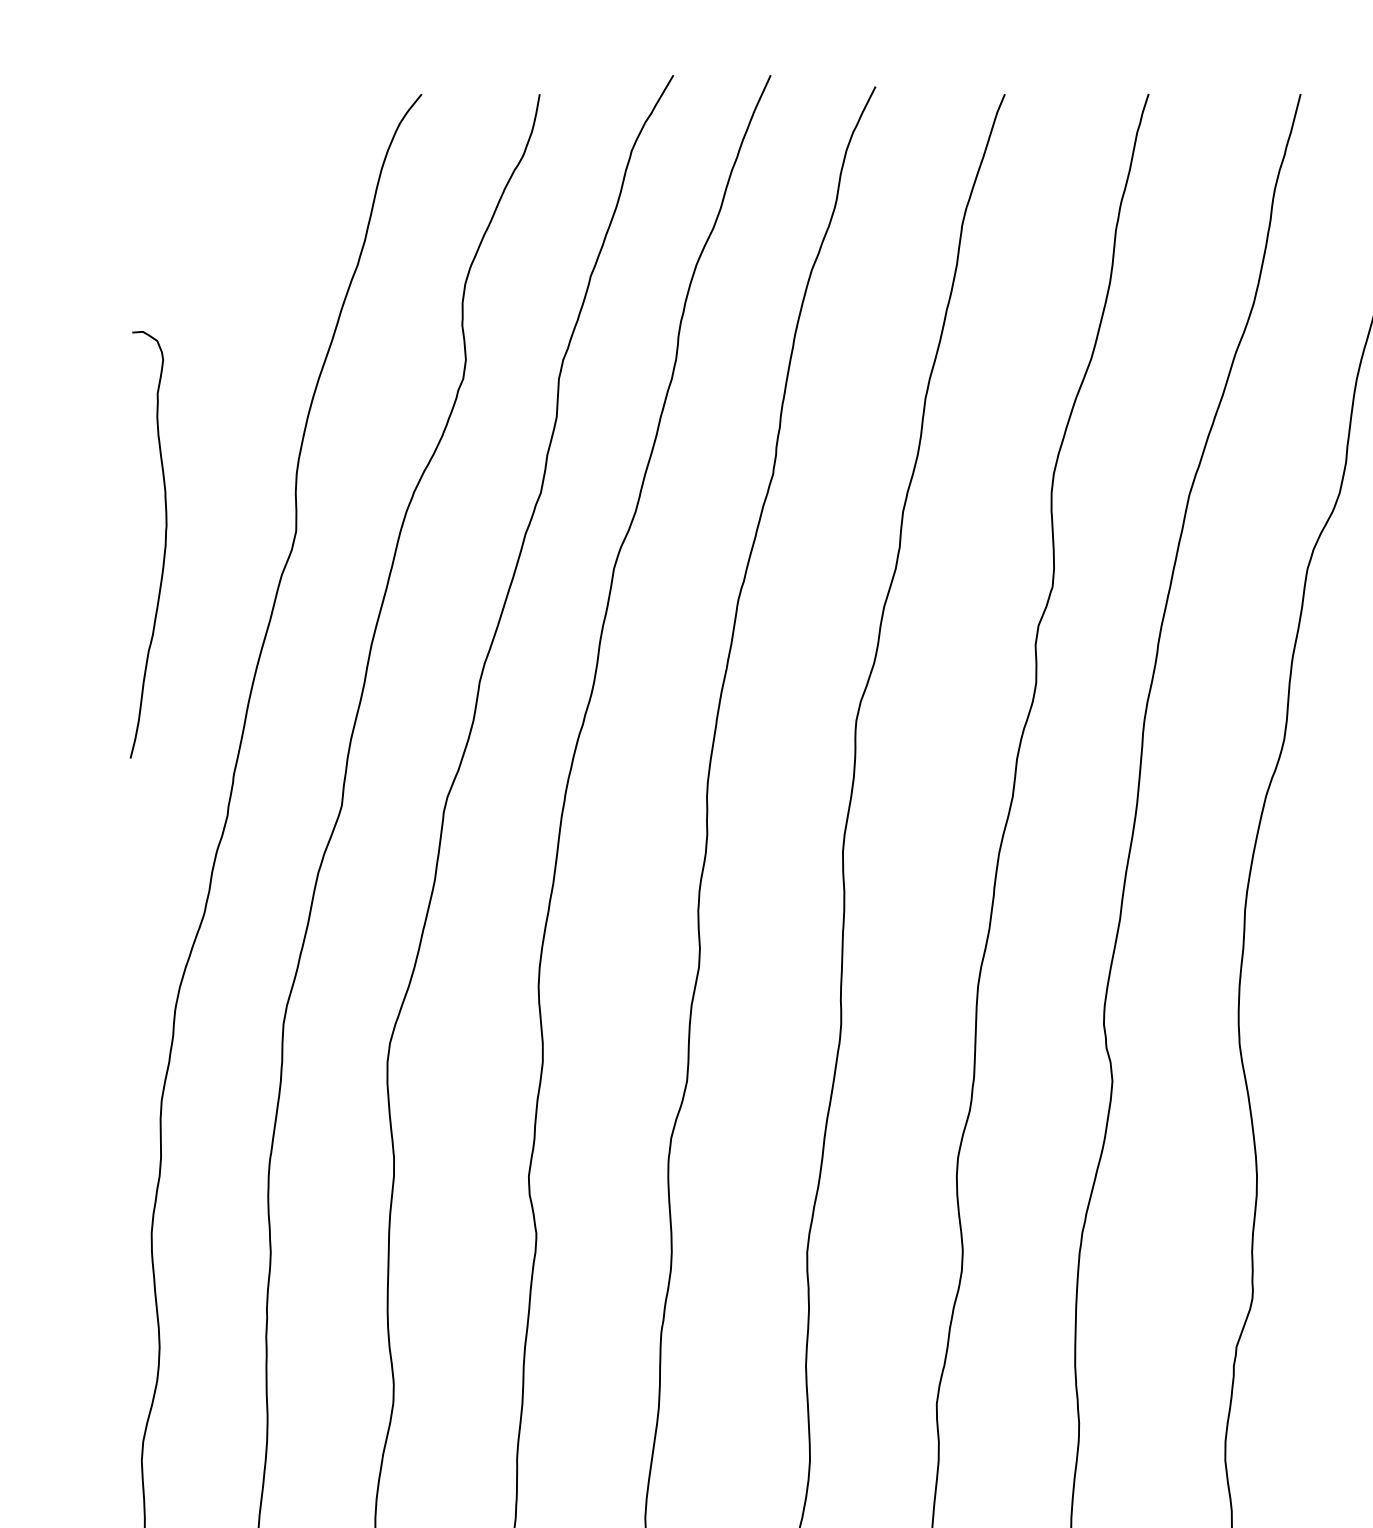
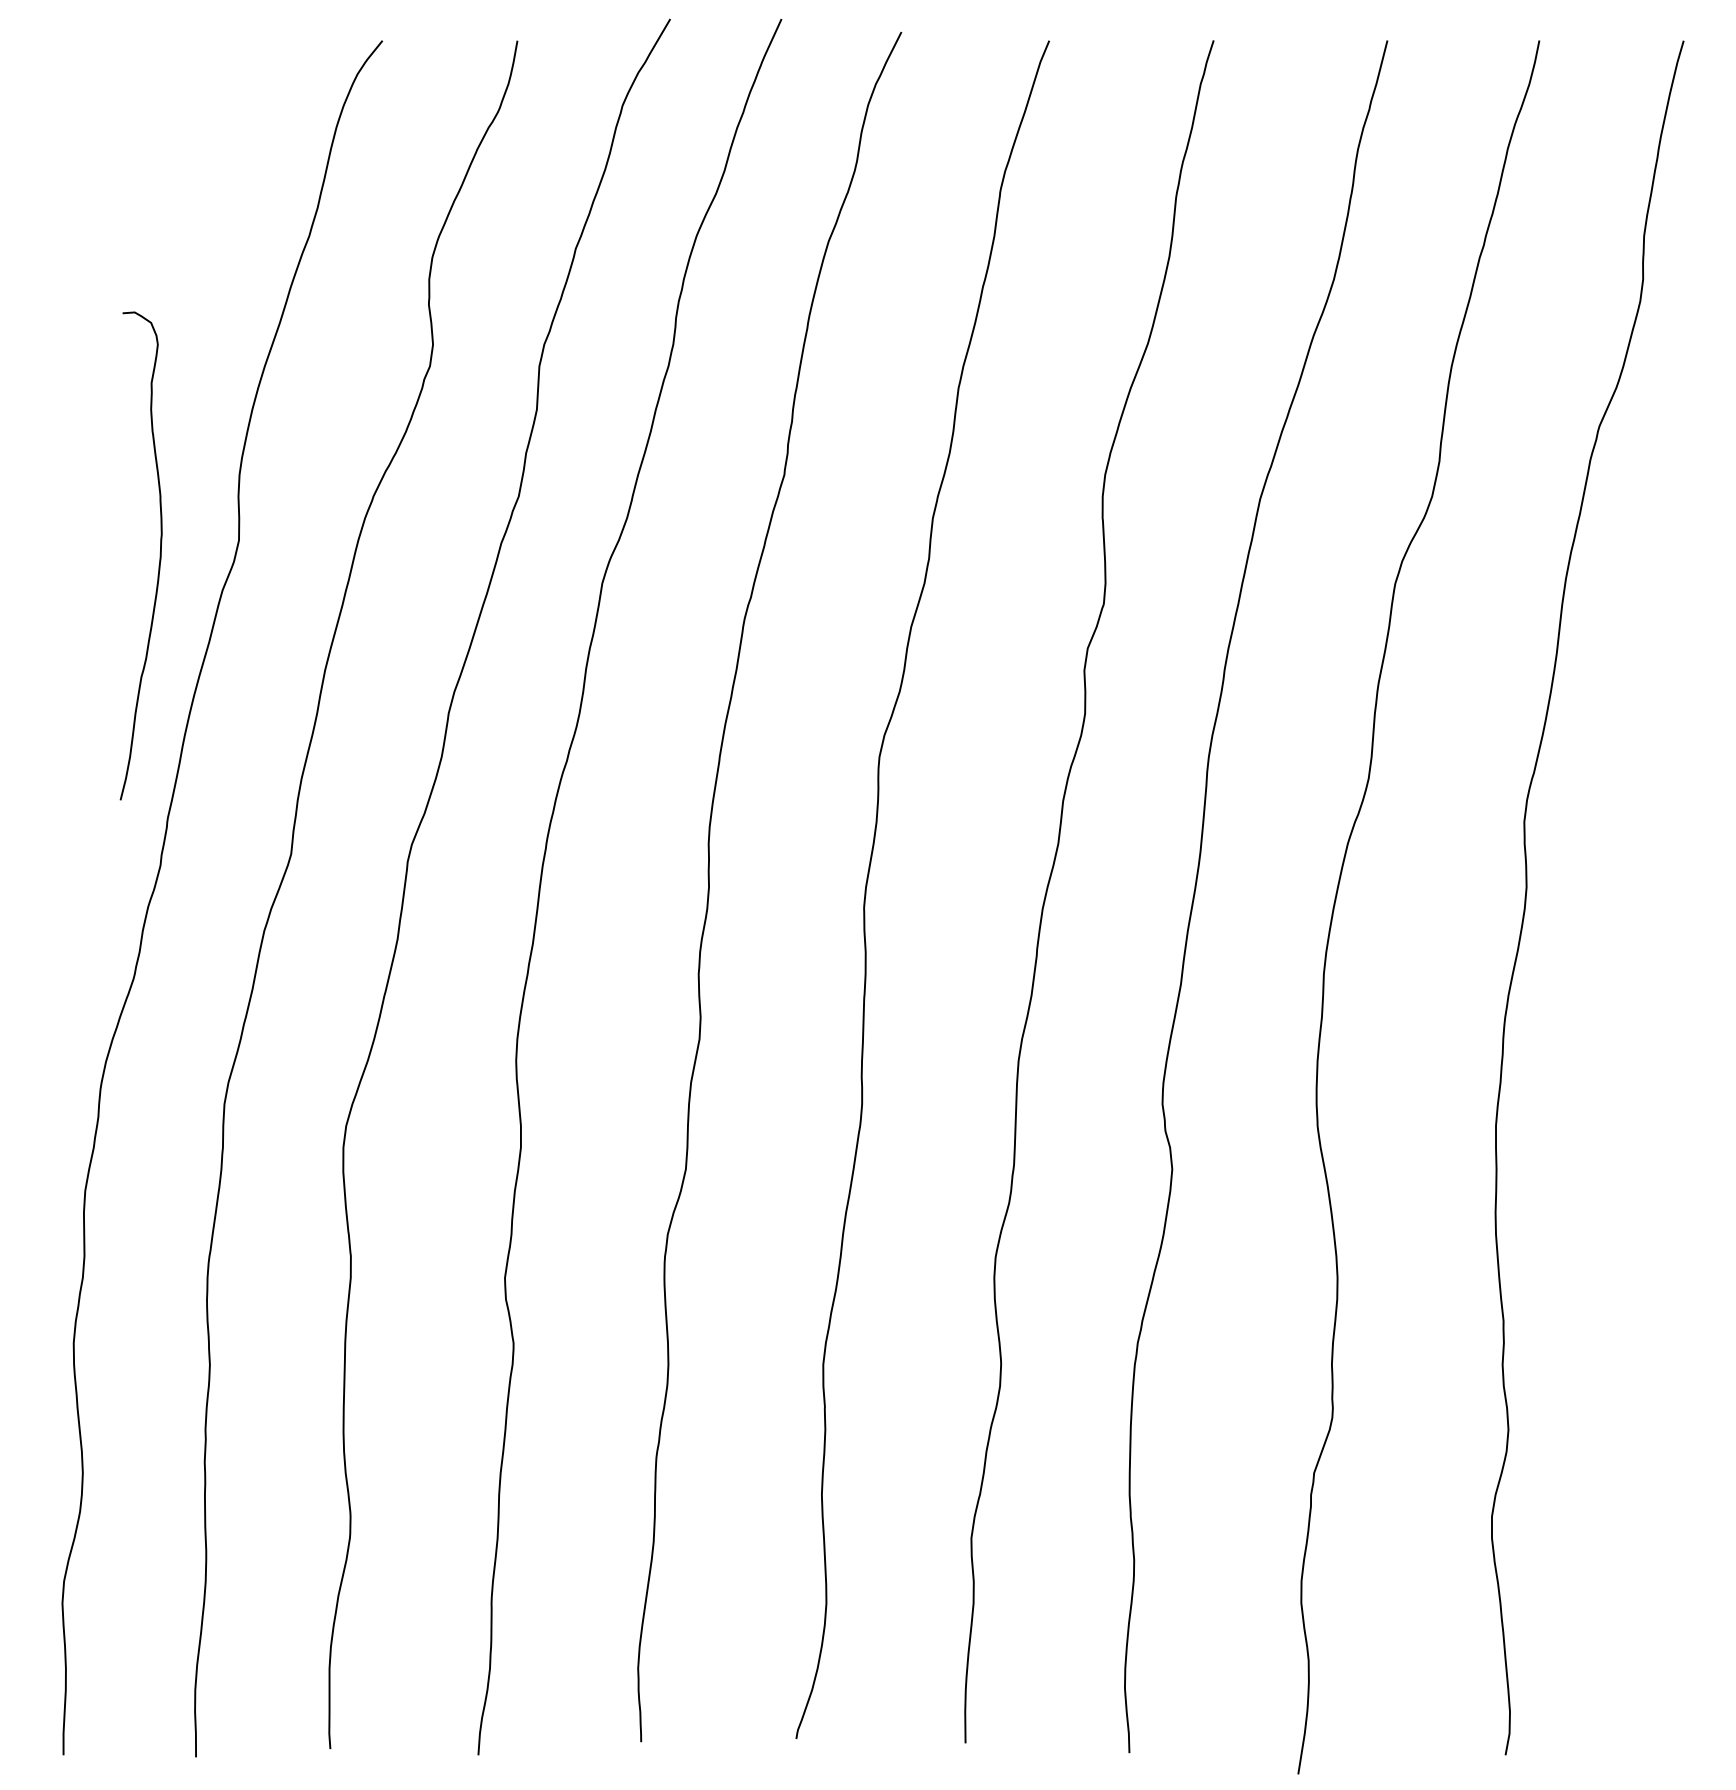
curve: (164, 544) -> (159, 555), moved

